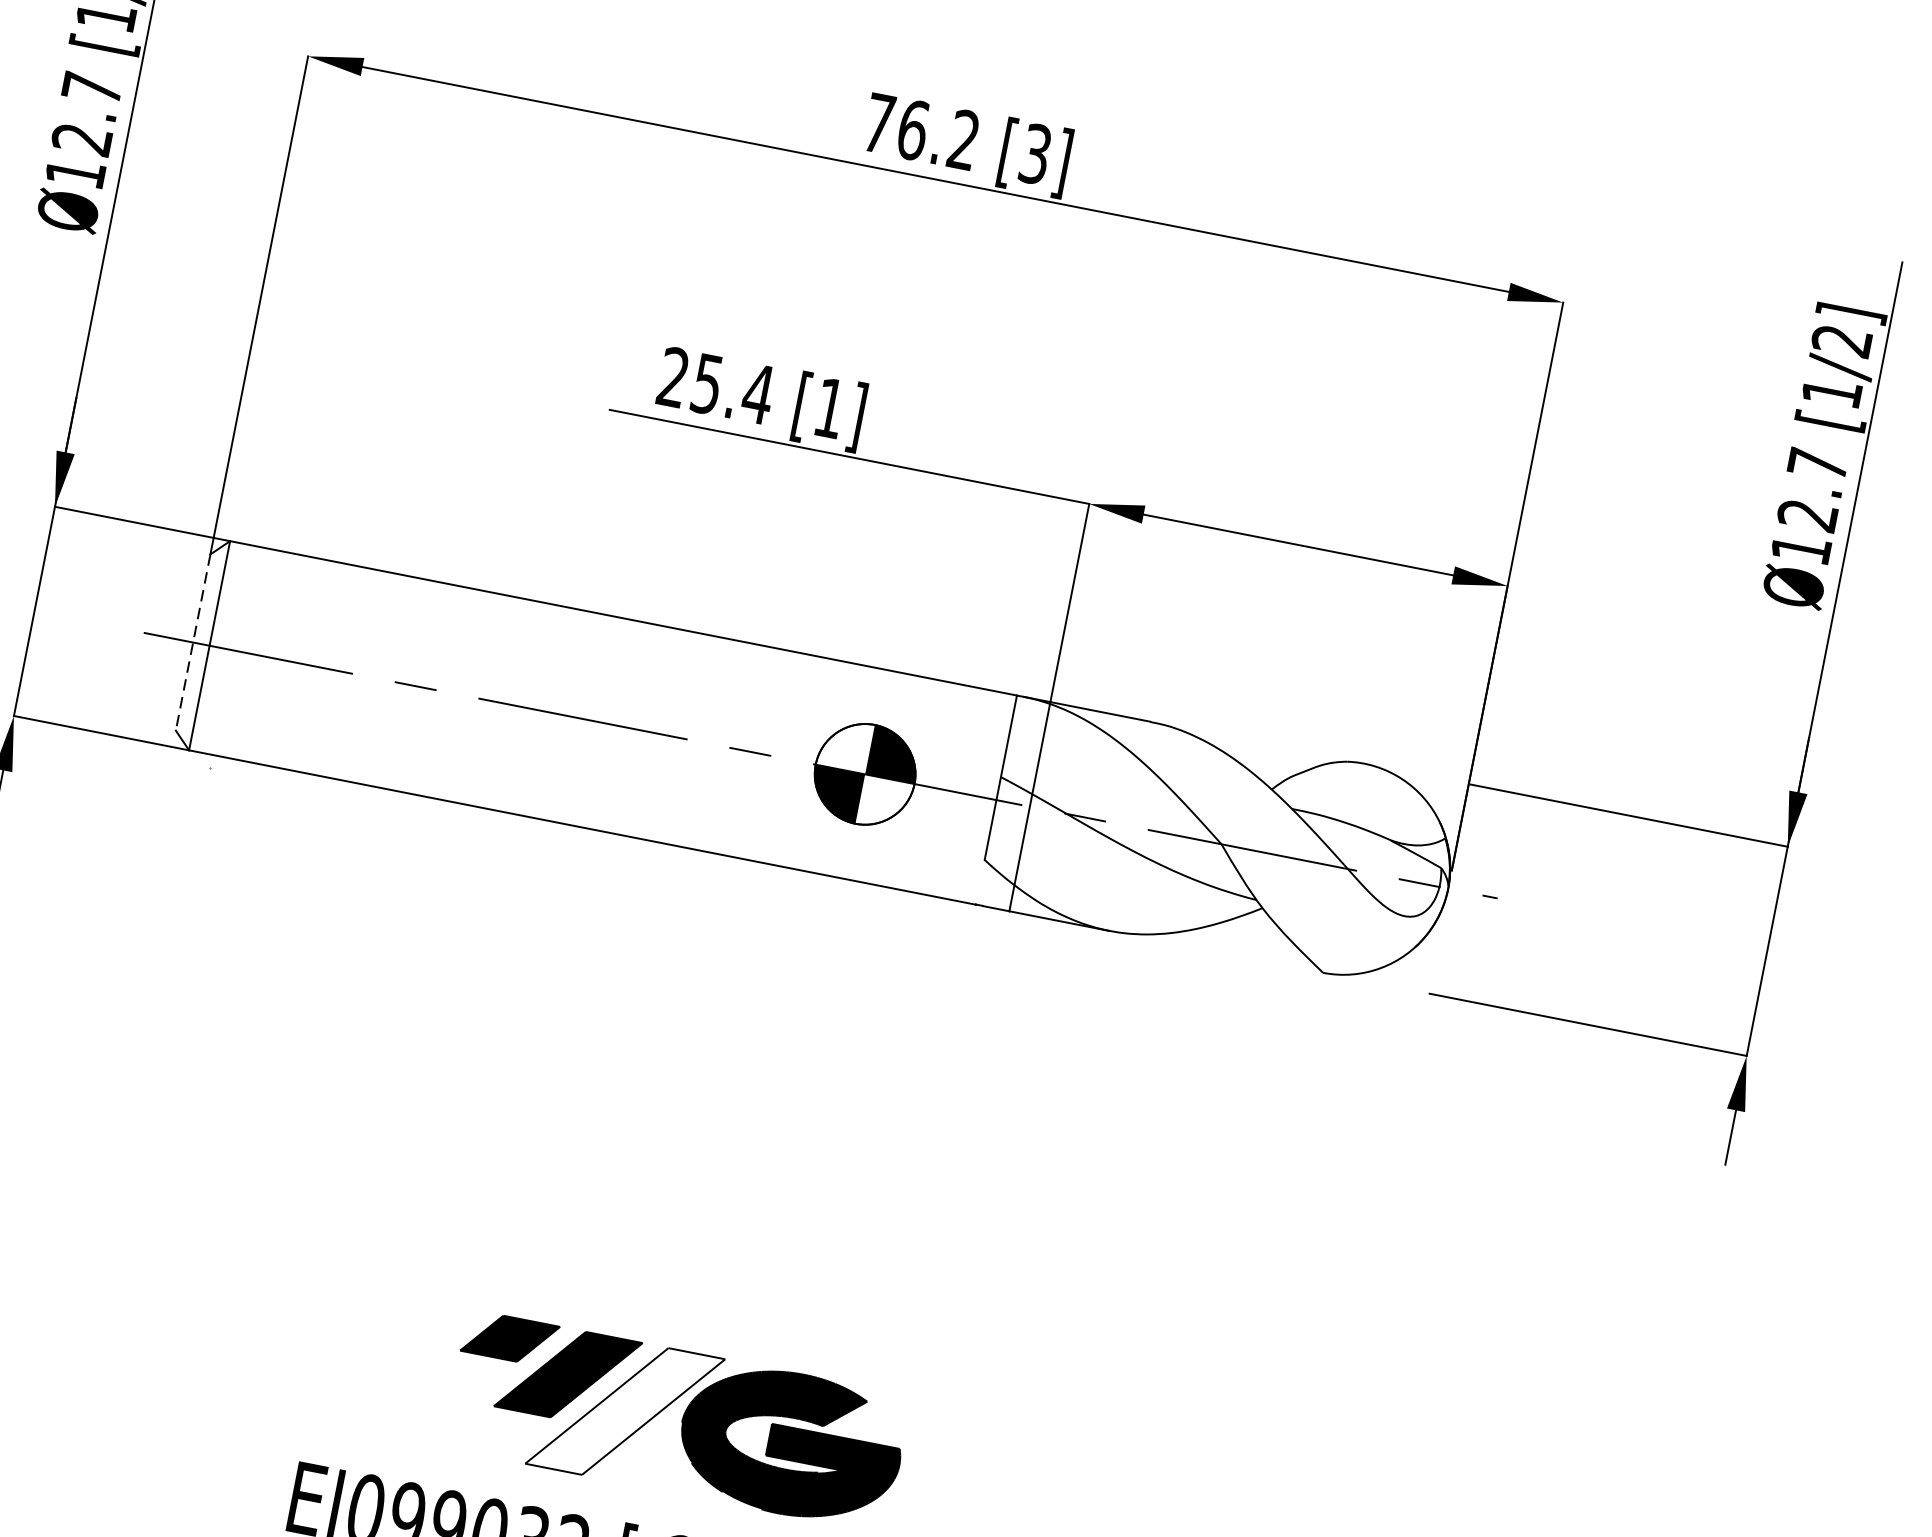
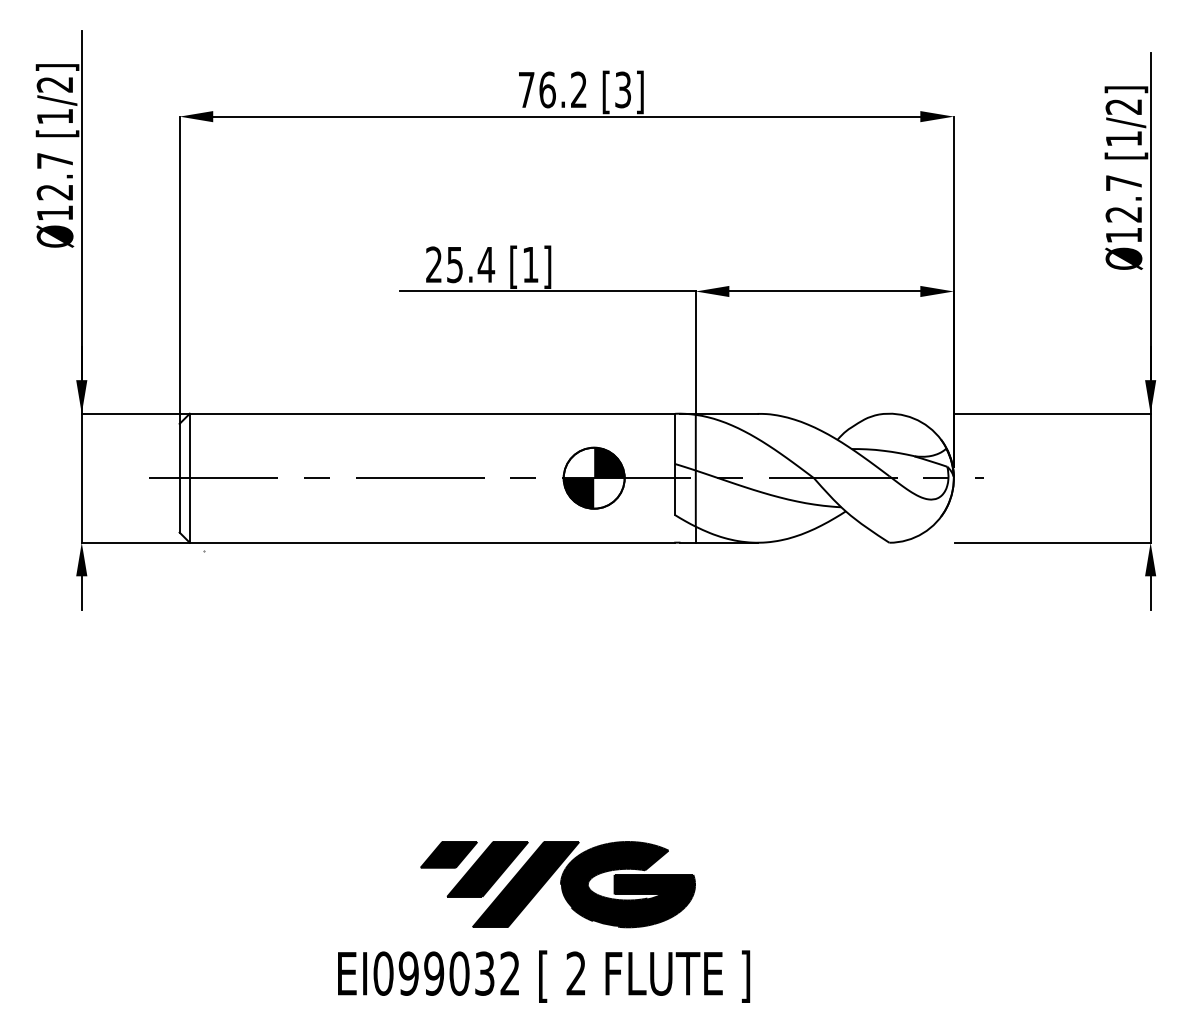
line: (192, 642) -> (179, 478), dashed -> solid
fill: (624, 1411) -> (525, 884), added

